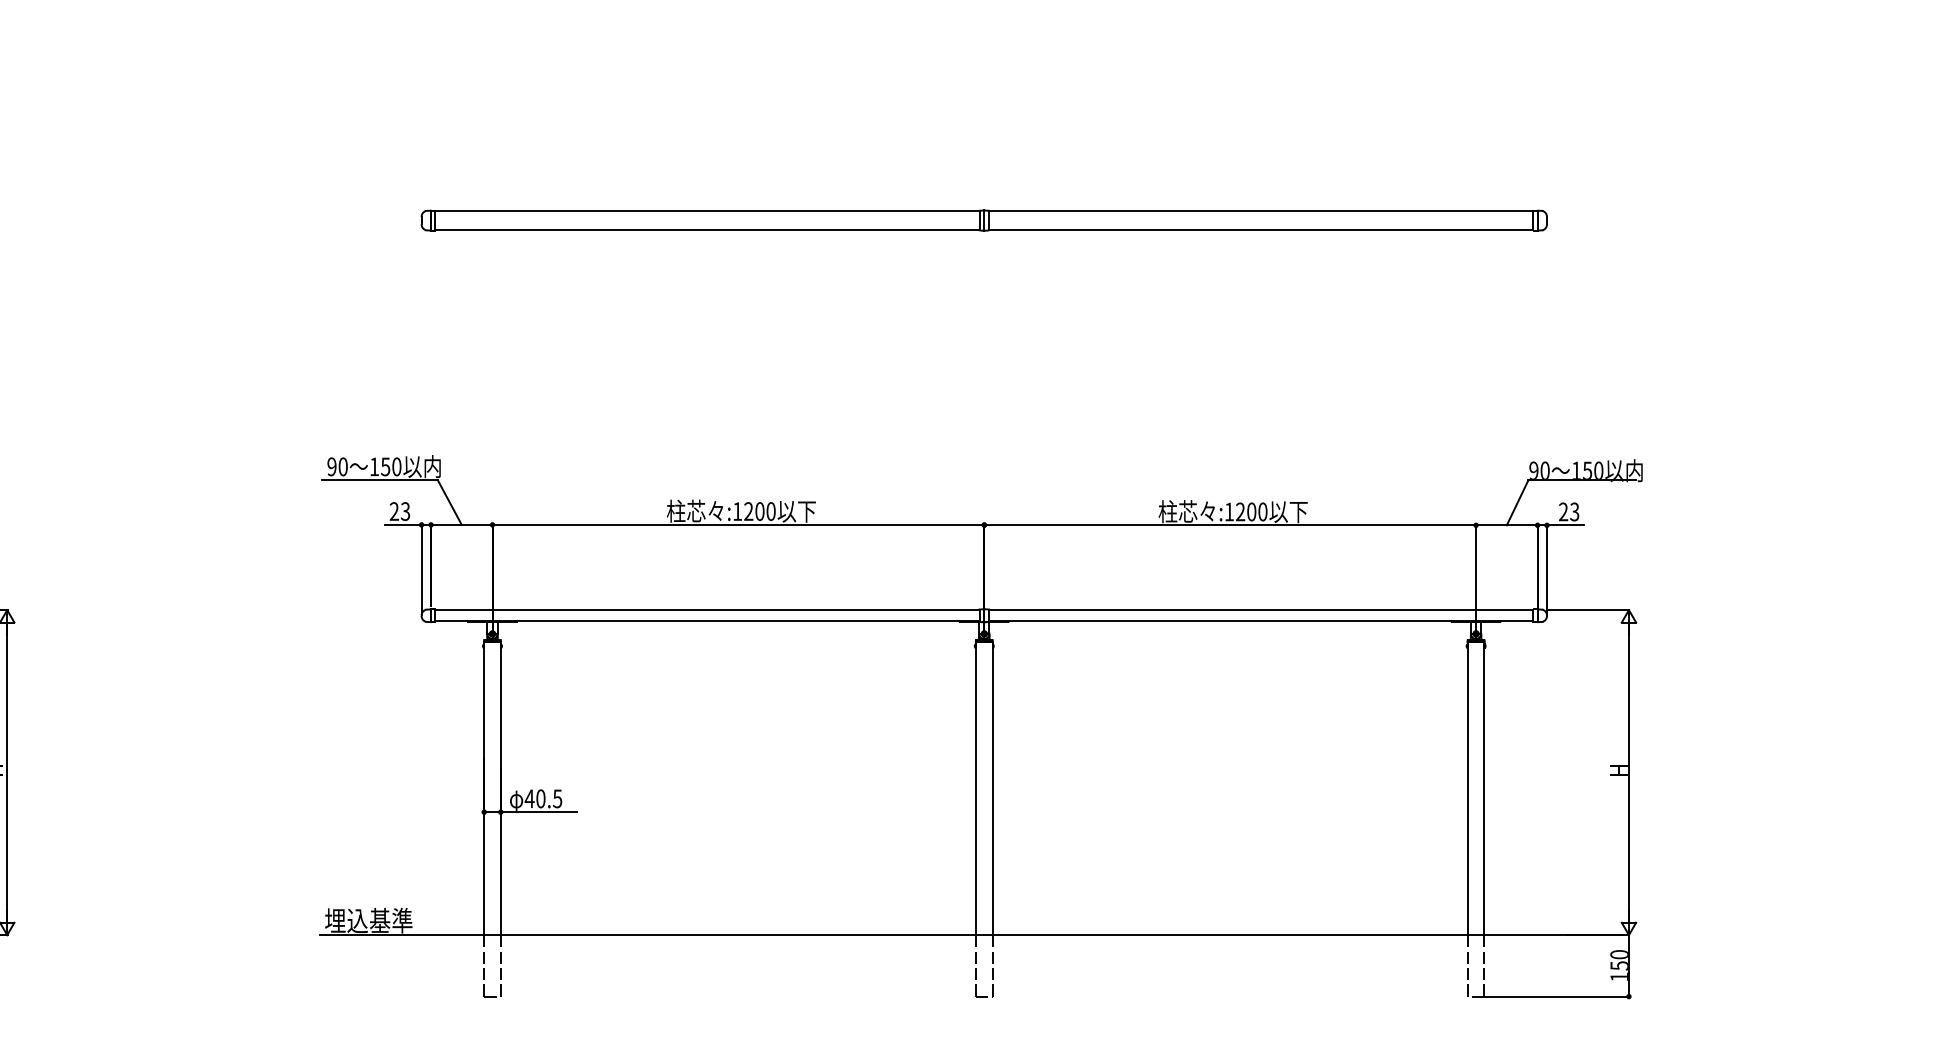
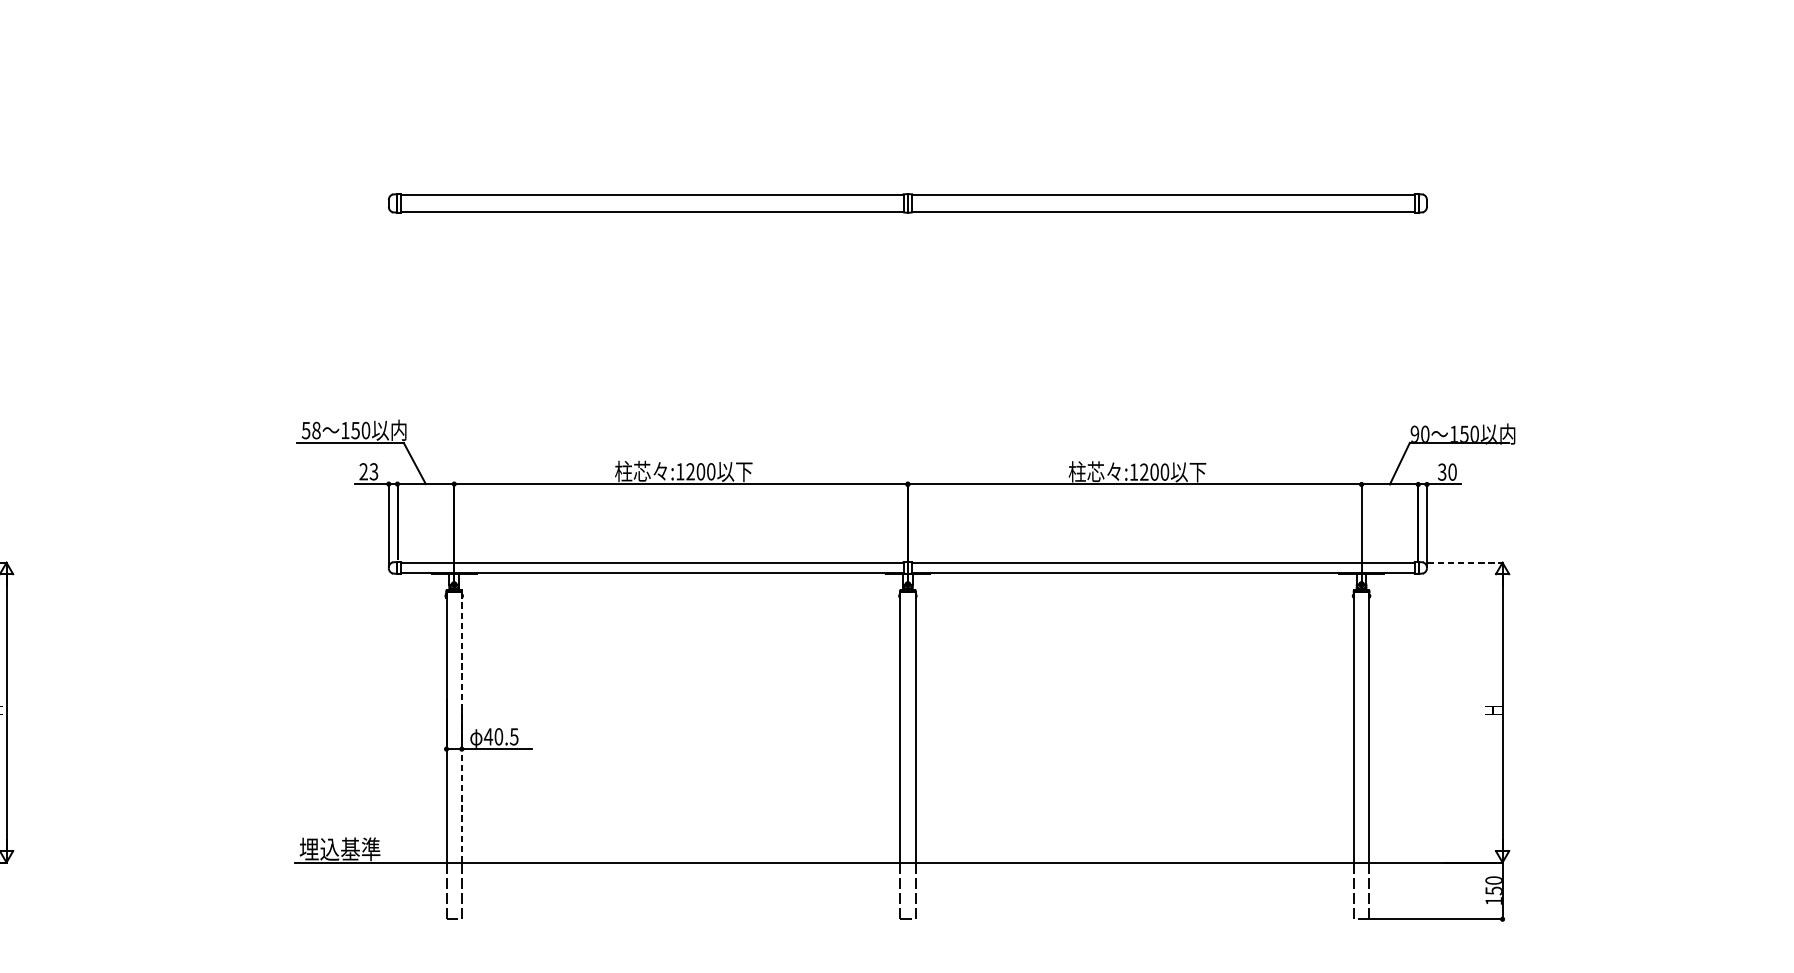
text: (337, 466) -> (311, 430), 90 -> 58
text: (1569, 511) -> (1447, 471), 23 -> 30
line: (1588, 610) -> (1465, 563), solid -> dashed
line: (500, 788) -> (461, 727), solid -> dashed

